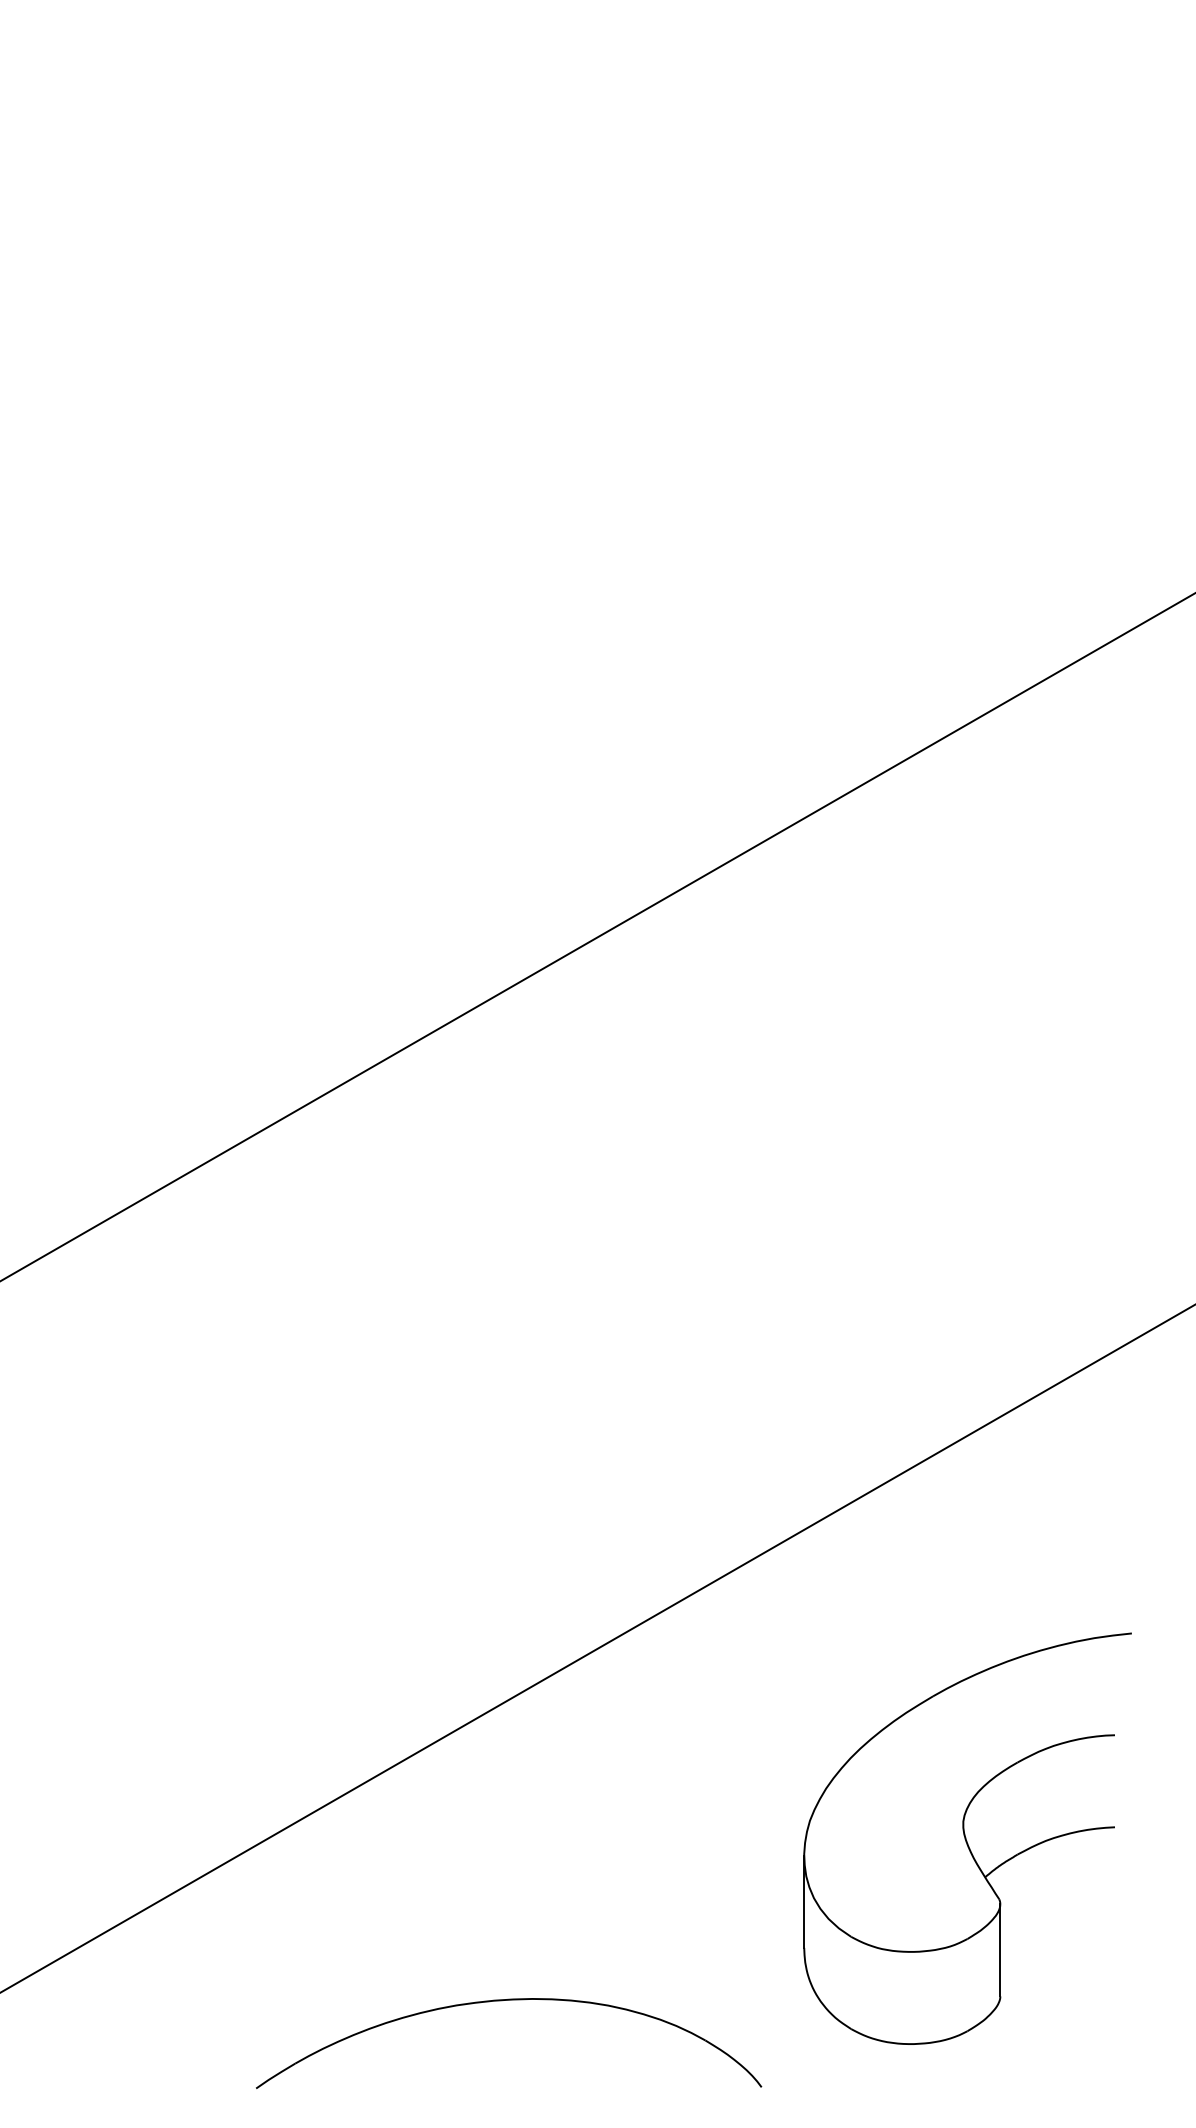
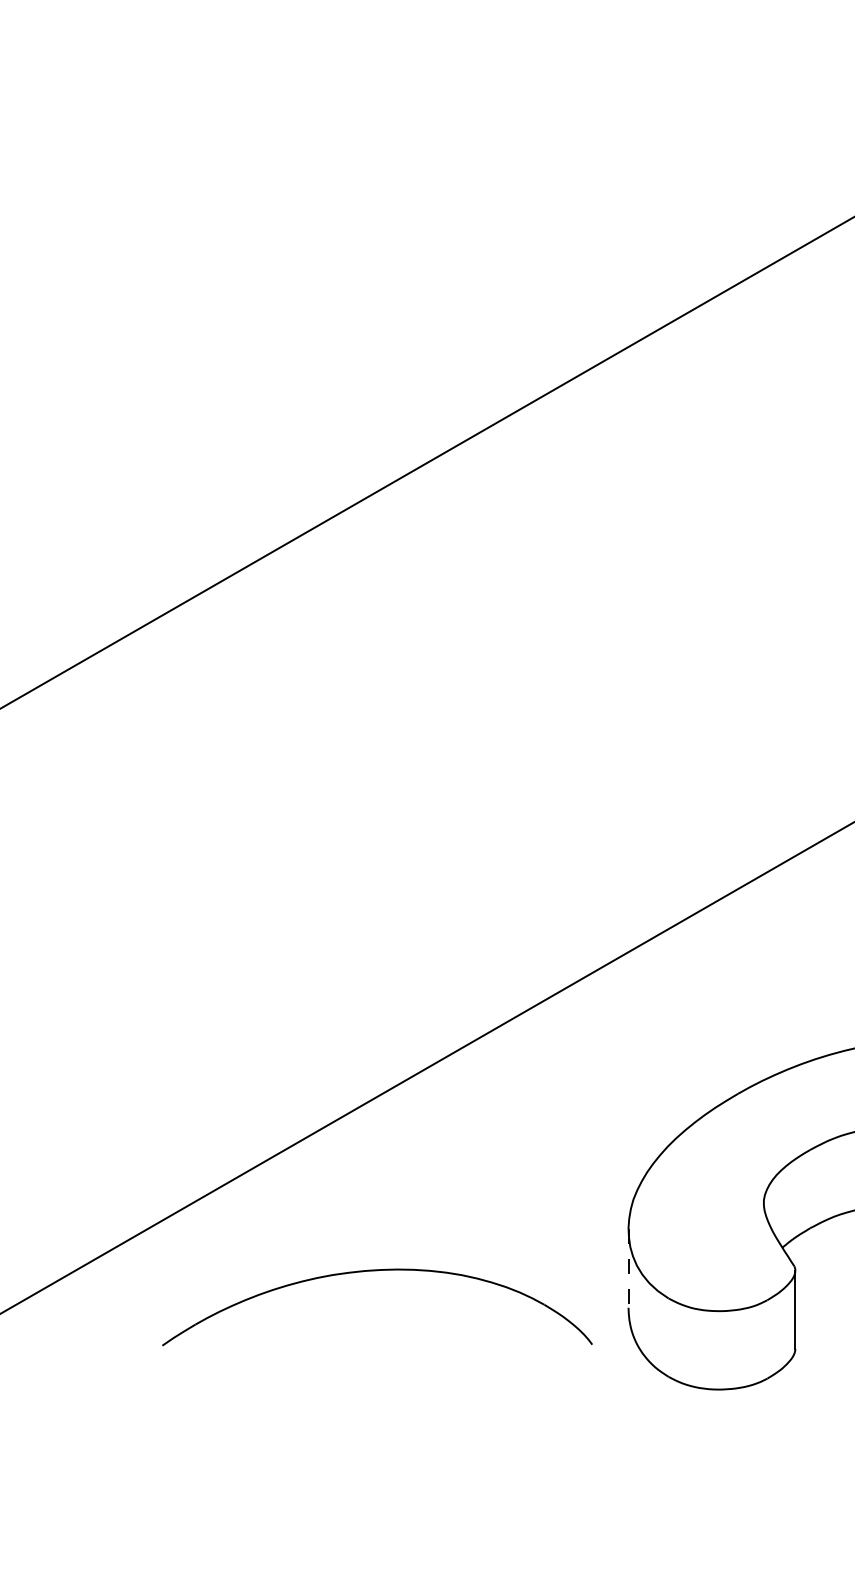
line: (804, 1902) -> (628, 1269), solid -> dashed
part: (502, 2001) -> (371, 1271), moved

